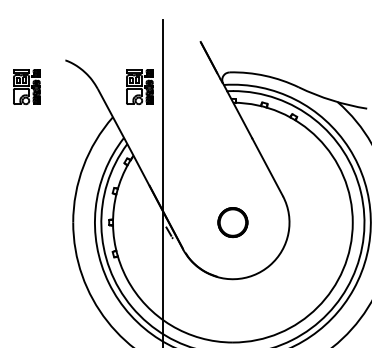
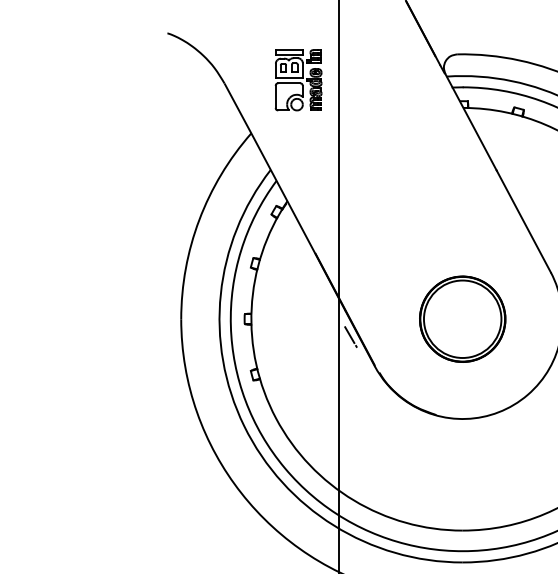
part: (26, 86) -> (98, 79), removed
part: (232, 222) -> (461, 319), size x1.67

